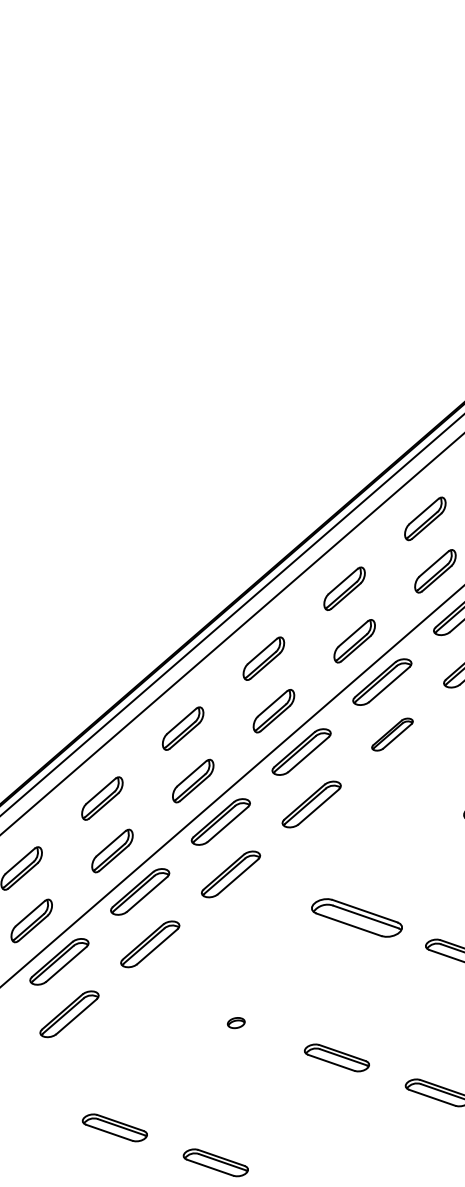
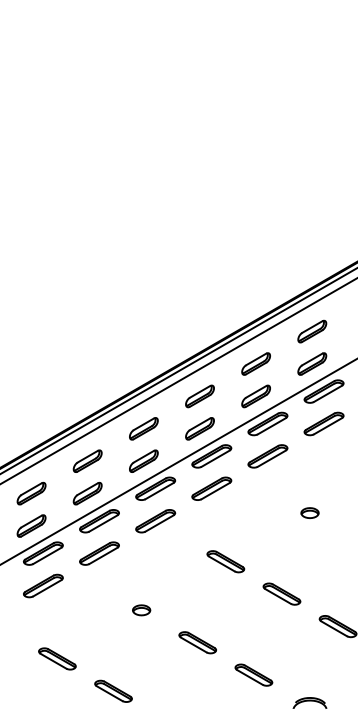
part: (391, 734) -> (267, 456), size x1.43
part: (356, 917) -> (225, 561), size x0.71
part: (235, 1023) -> (141, 610), size x1.67

